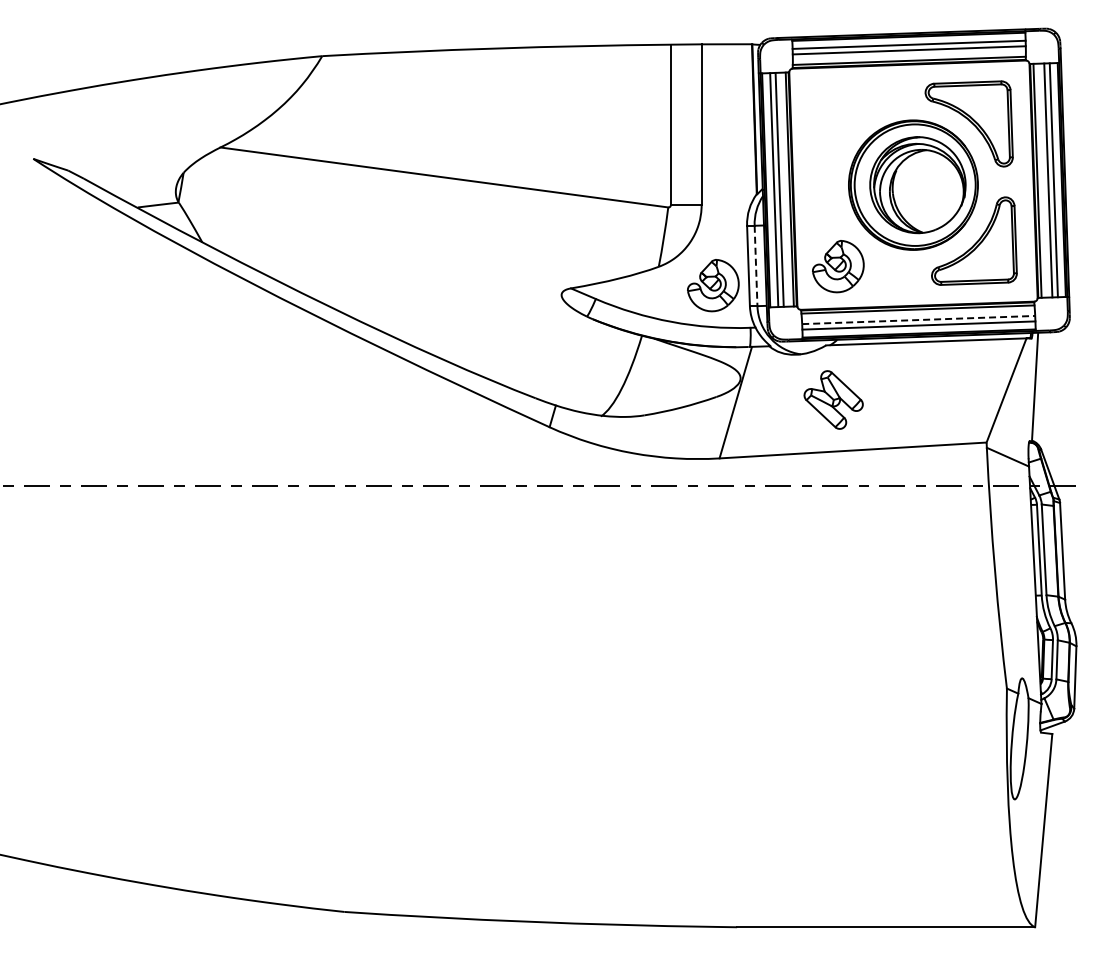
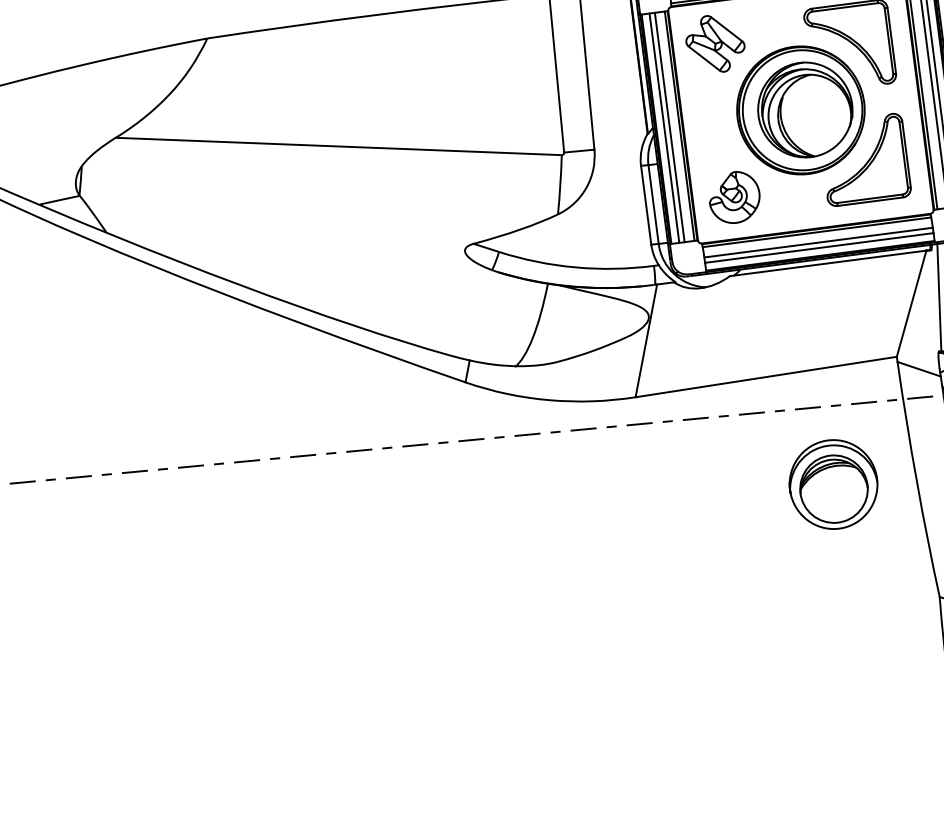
line: (756, 266) -> (654, 205), dashed -> solid
part: (713, 285) -> (613, 227), removed
line: (918, 320) -> (818, 243), dashed -> solid
part: (833, 399) -> (715, 43), moved
part: (910, 565) -> (833, 484), added

